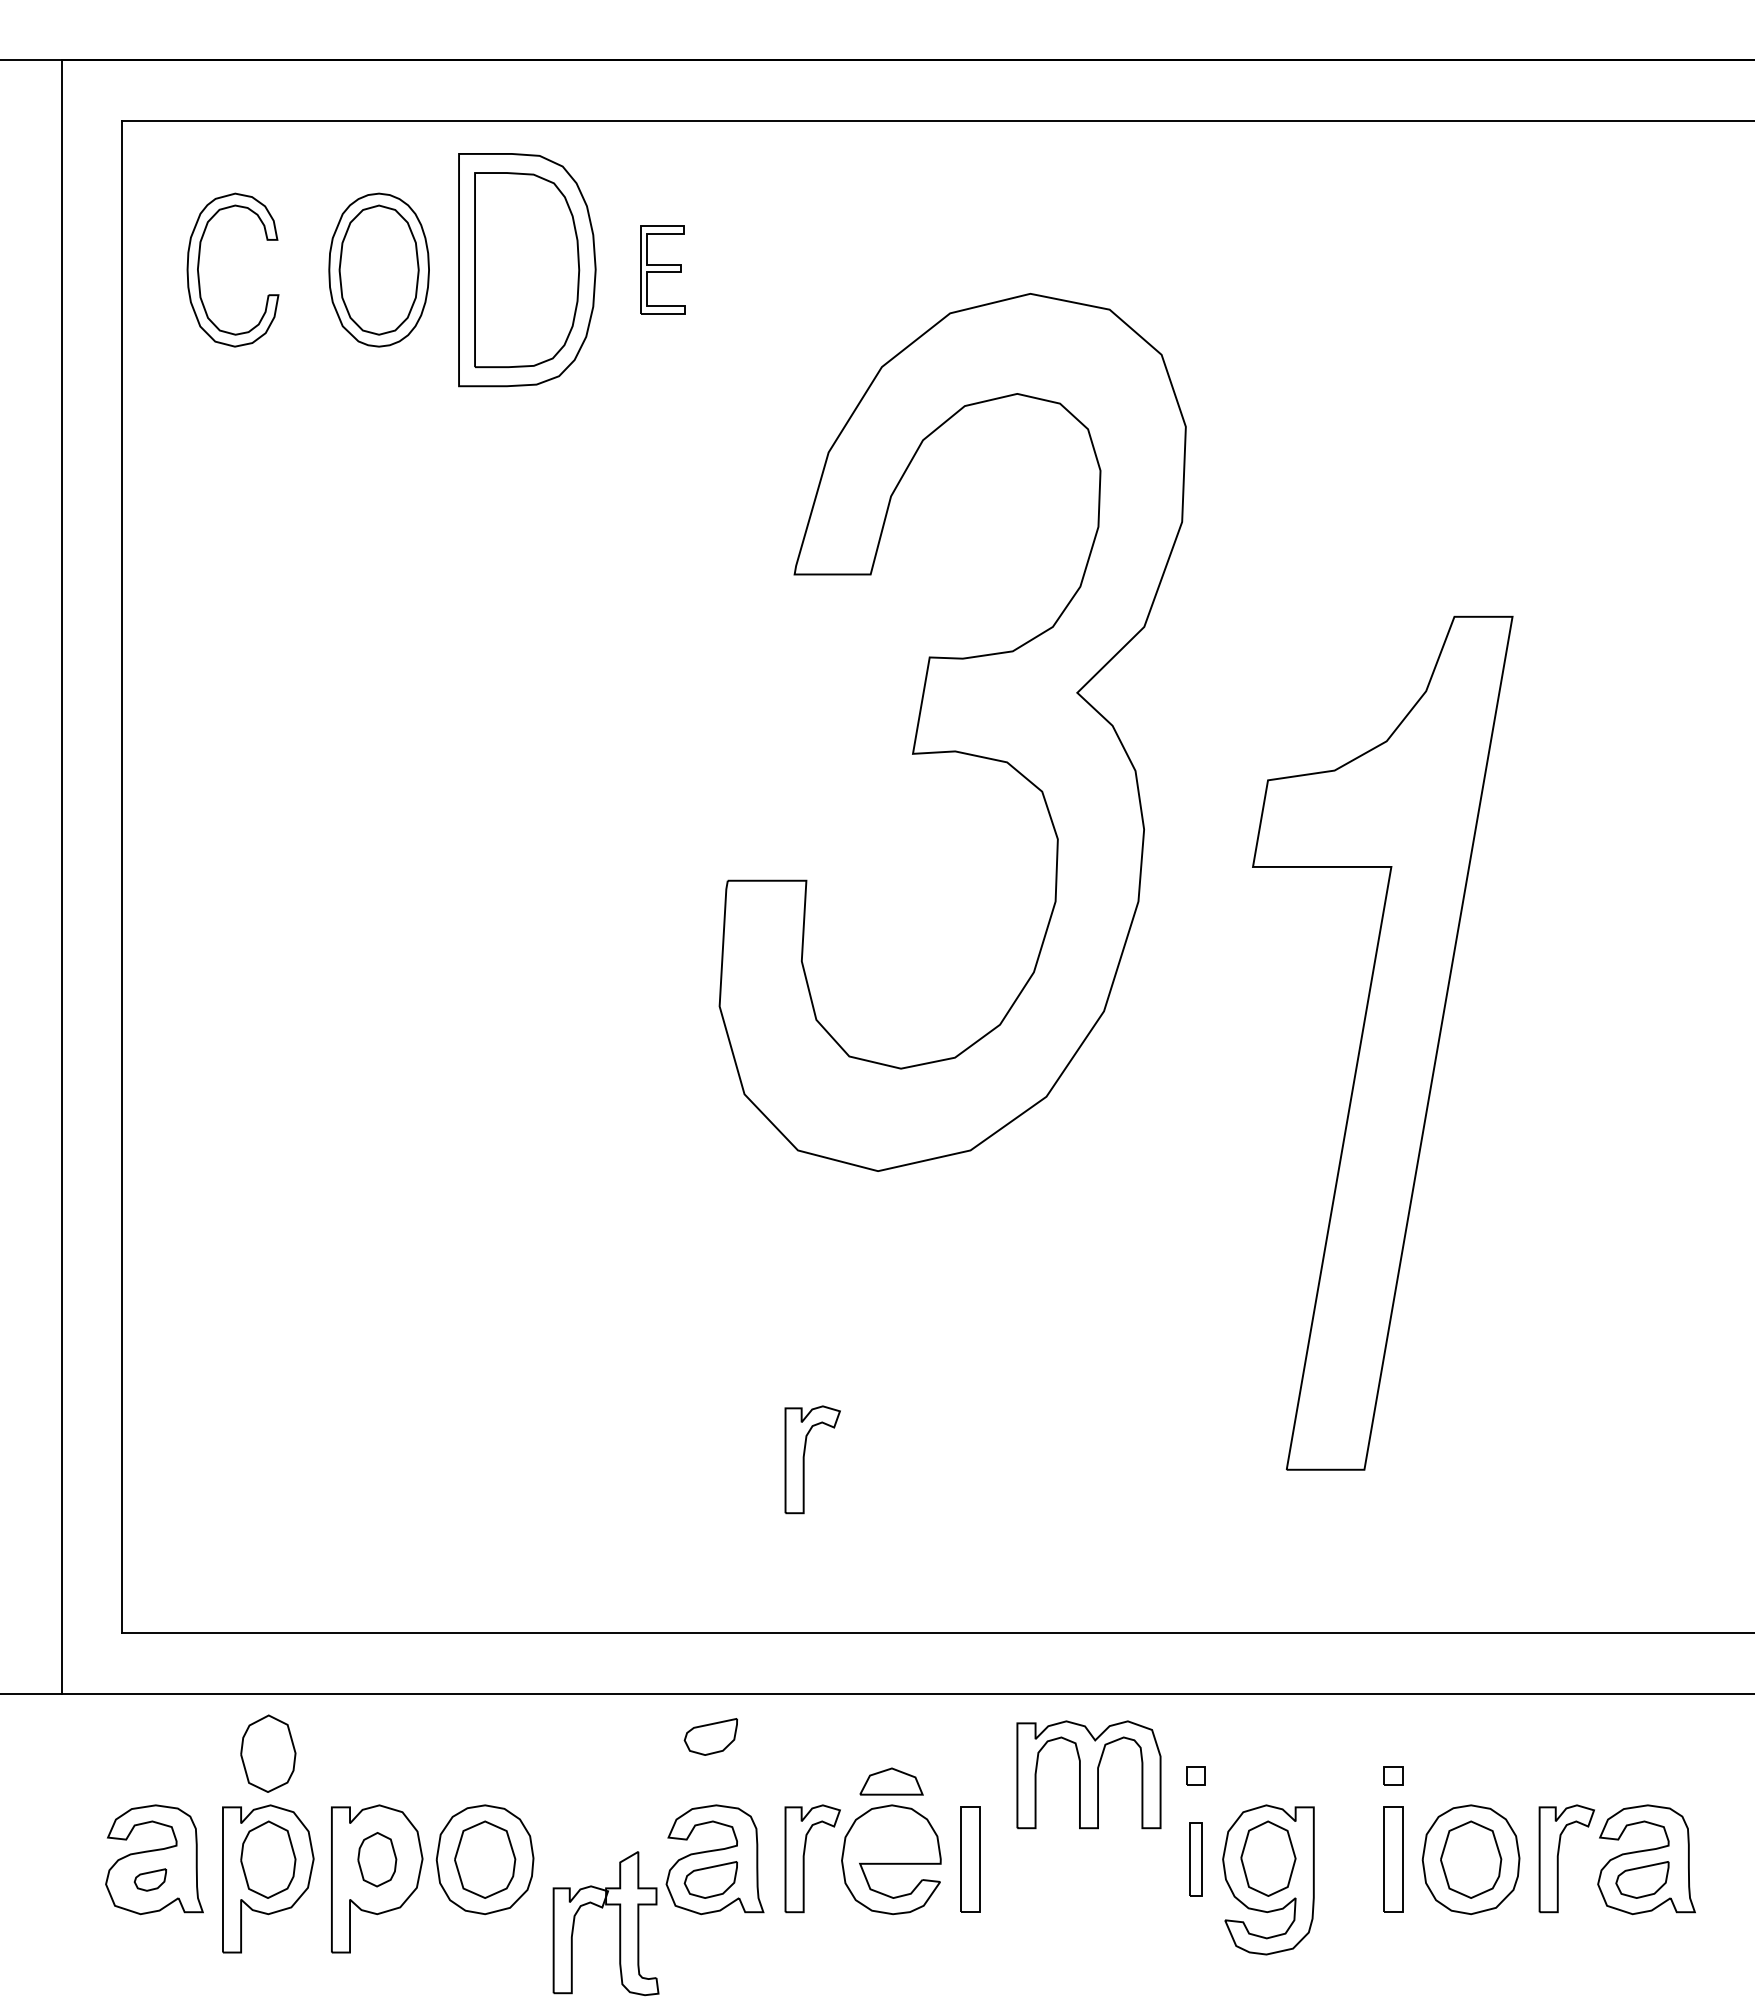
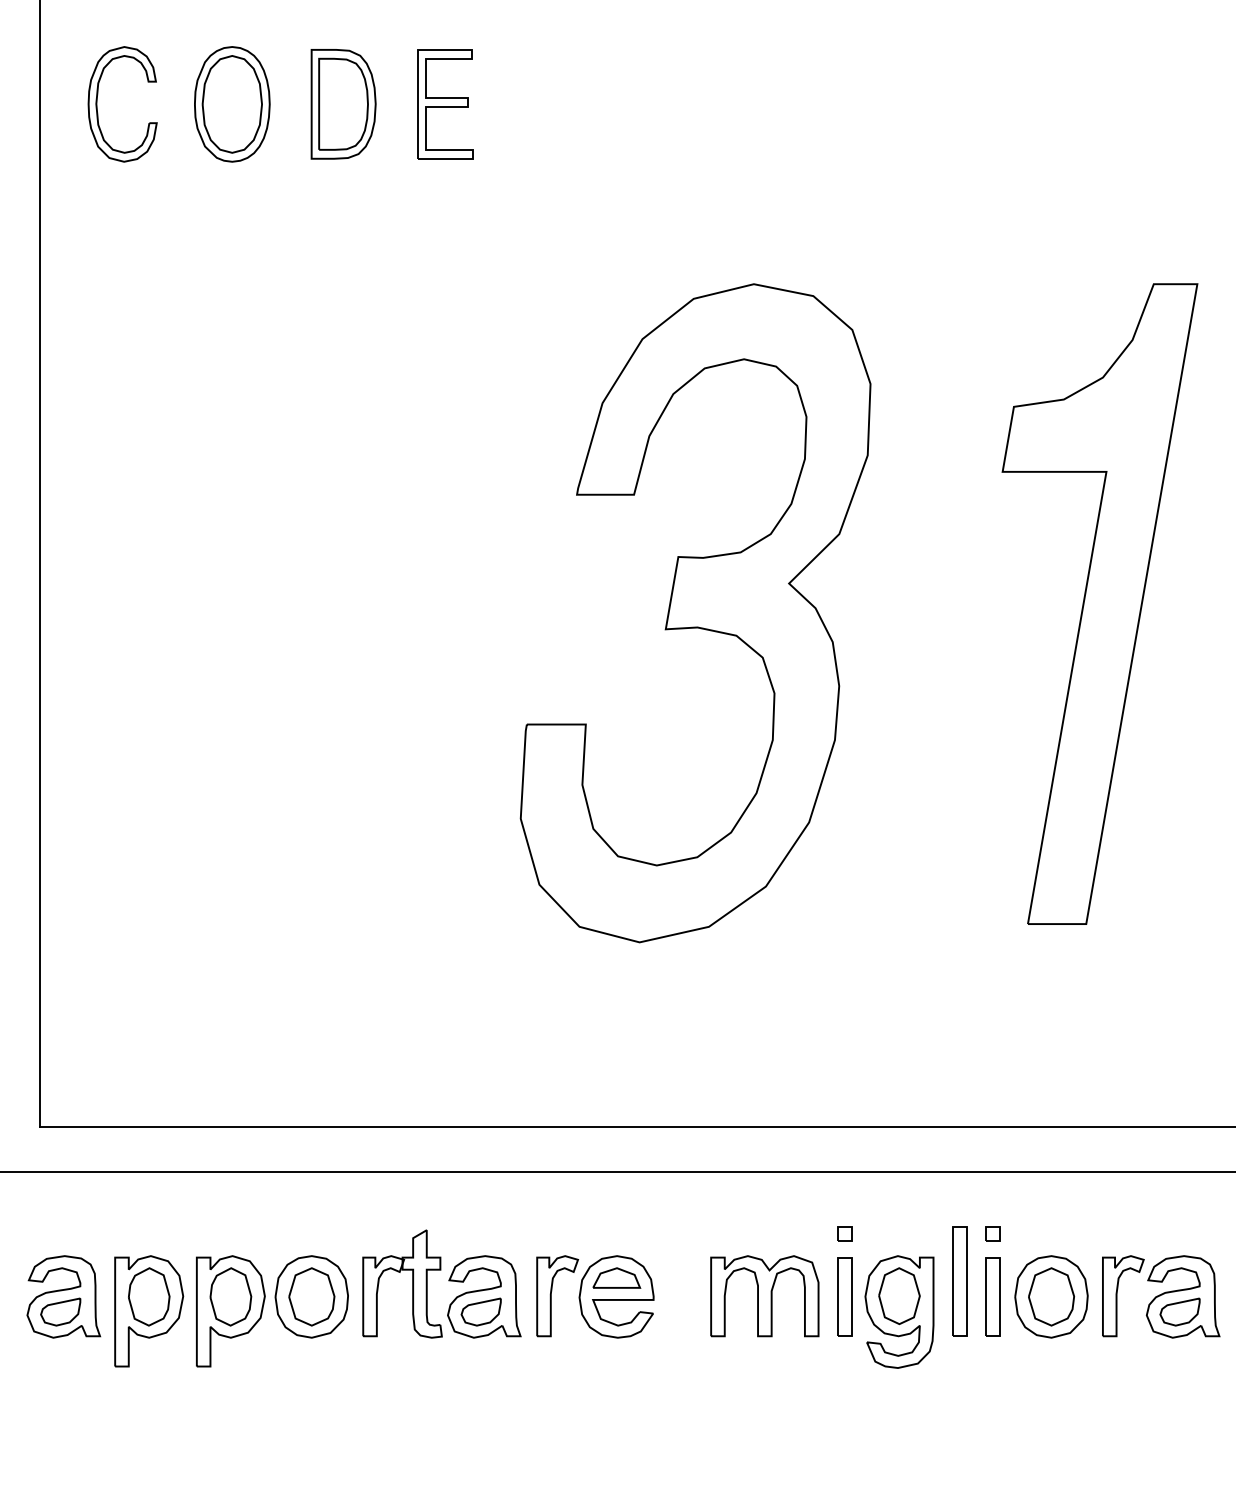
part: (527, 269) -> (343, 103), size x0.62
part: (663, 269) -> (445, 103), size x1.67
part: (952, 732) -> (695, 613), moved
part: (1382, 1042) -> (1099, 603), moved
part: (804, 1459) -> (551, 996), removed
part: (710, 1736) -> (480, 1204), removed
part: (268, 1753) -> (149, 1217), removed
part: (1088, 1774) -> (764, 1295), moved
part: (891, 1781) -> (616, 1277), moved
part: (1348, 1839) -> (959, 1281), added
part: (377, 1859) -> (231, 1296), size x1.43
part: (970, 1859) -> (675, 1296), removed
part: (1195, 1859) -> (844, 1296), size x1.43
part: (150, 1879) -> (60, 1311), size x1.67
part: (619, 1923) -> (412, 1283), moved

